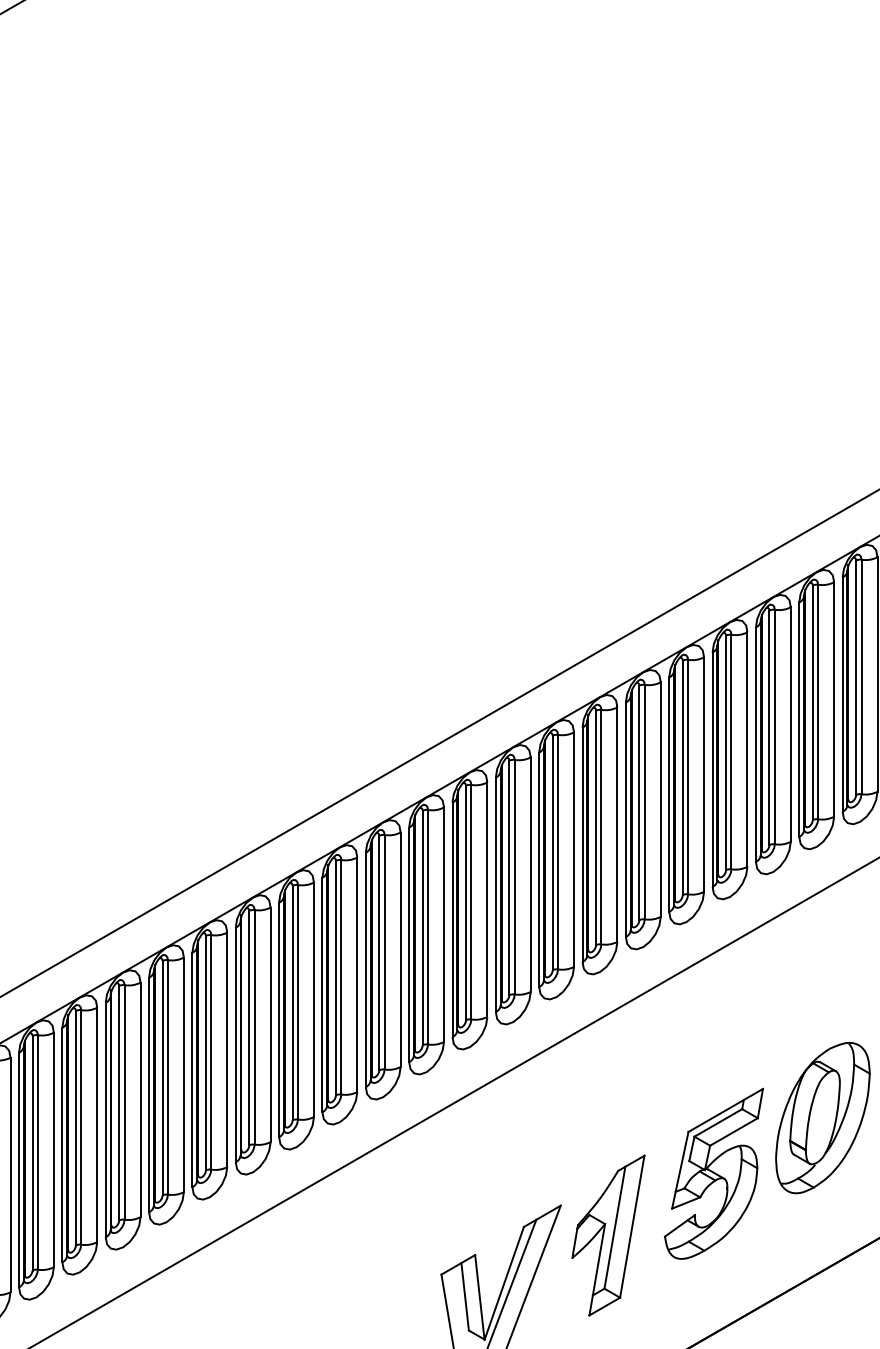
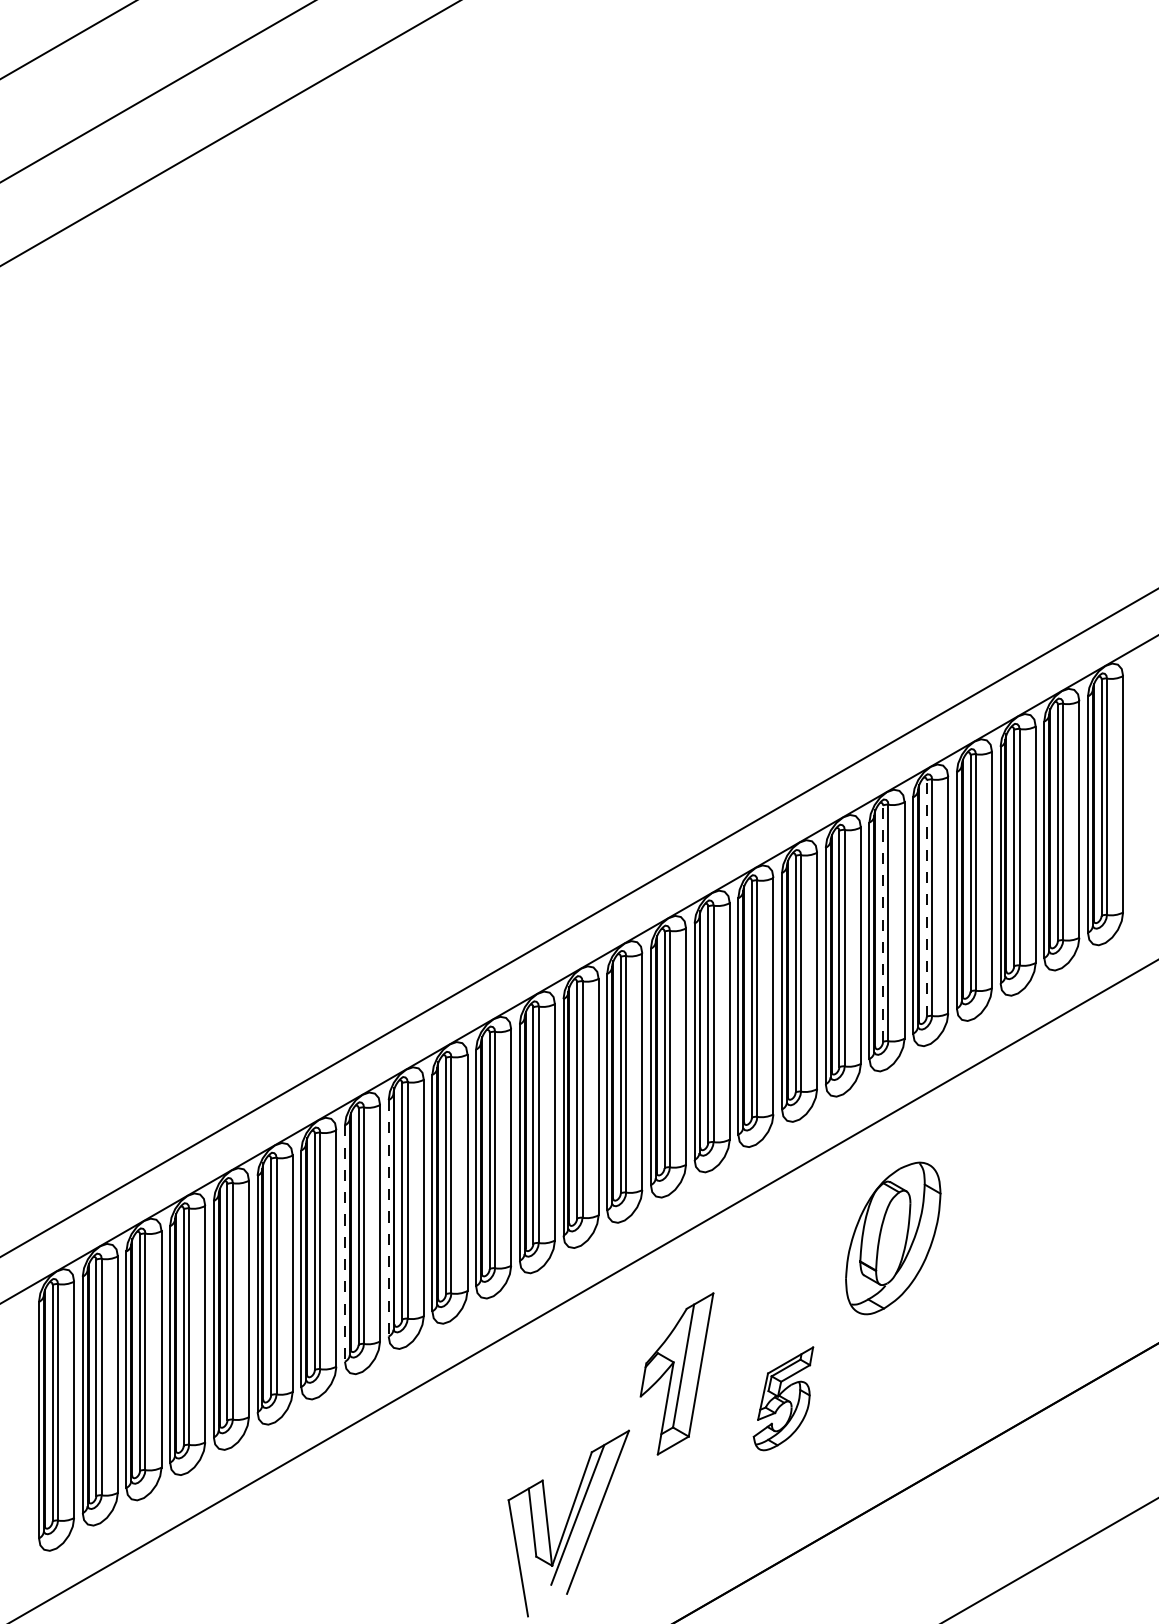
line: (855, 677) -> (926, 898), solid -> dashed
line: (813, 702) -> (883, 923), solid -> dashed
line: (322, 995) -> (388, 1218), solid -> dashed
line: (278, 1020) -> (344, 1244), solid -> dashed
part: (823, 1118) -> (893, 1238), moved
part: (714, 1173) -> (783, 1398), size x0.6
part: (607, 1235) -> (676, 1373), moved

